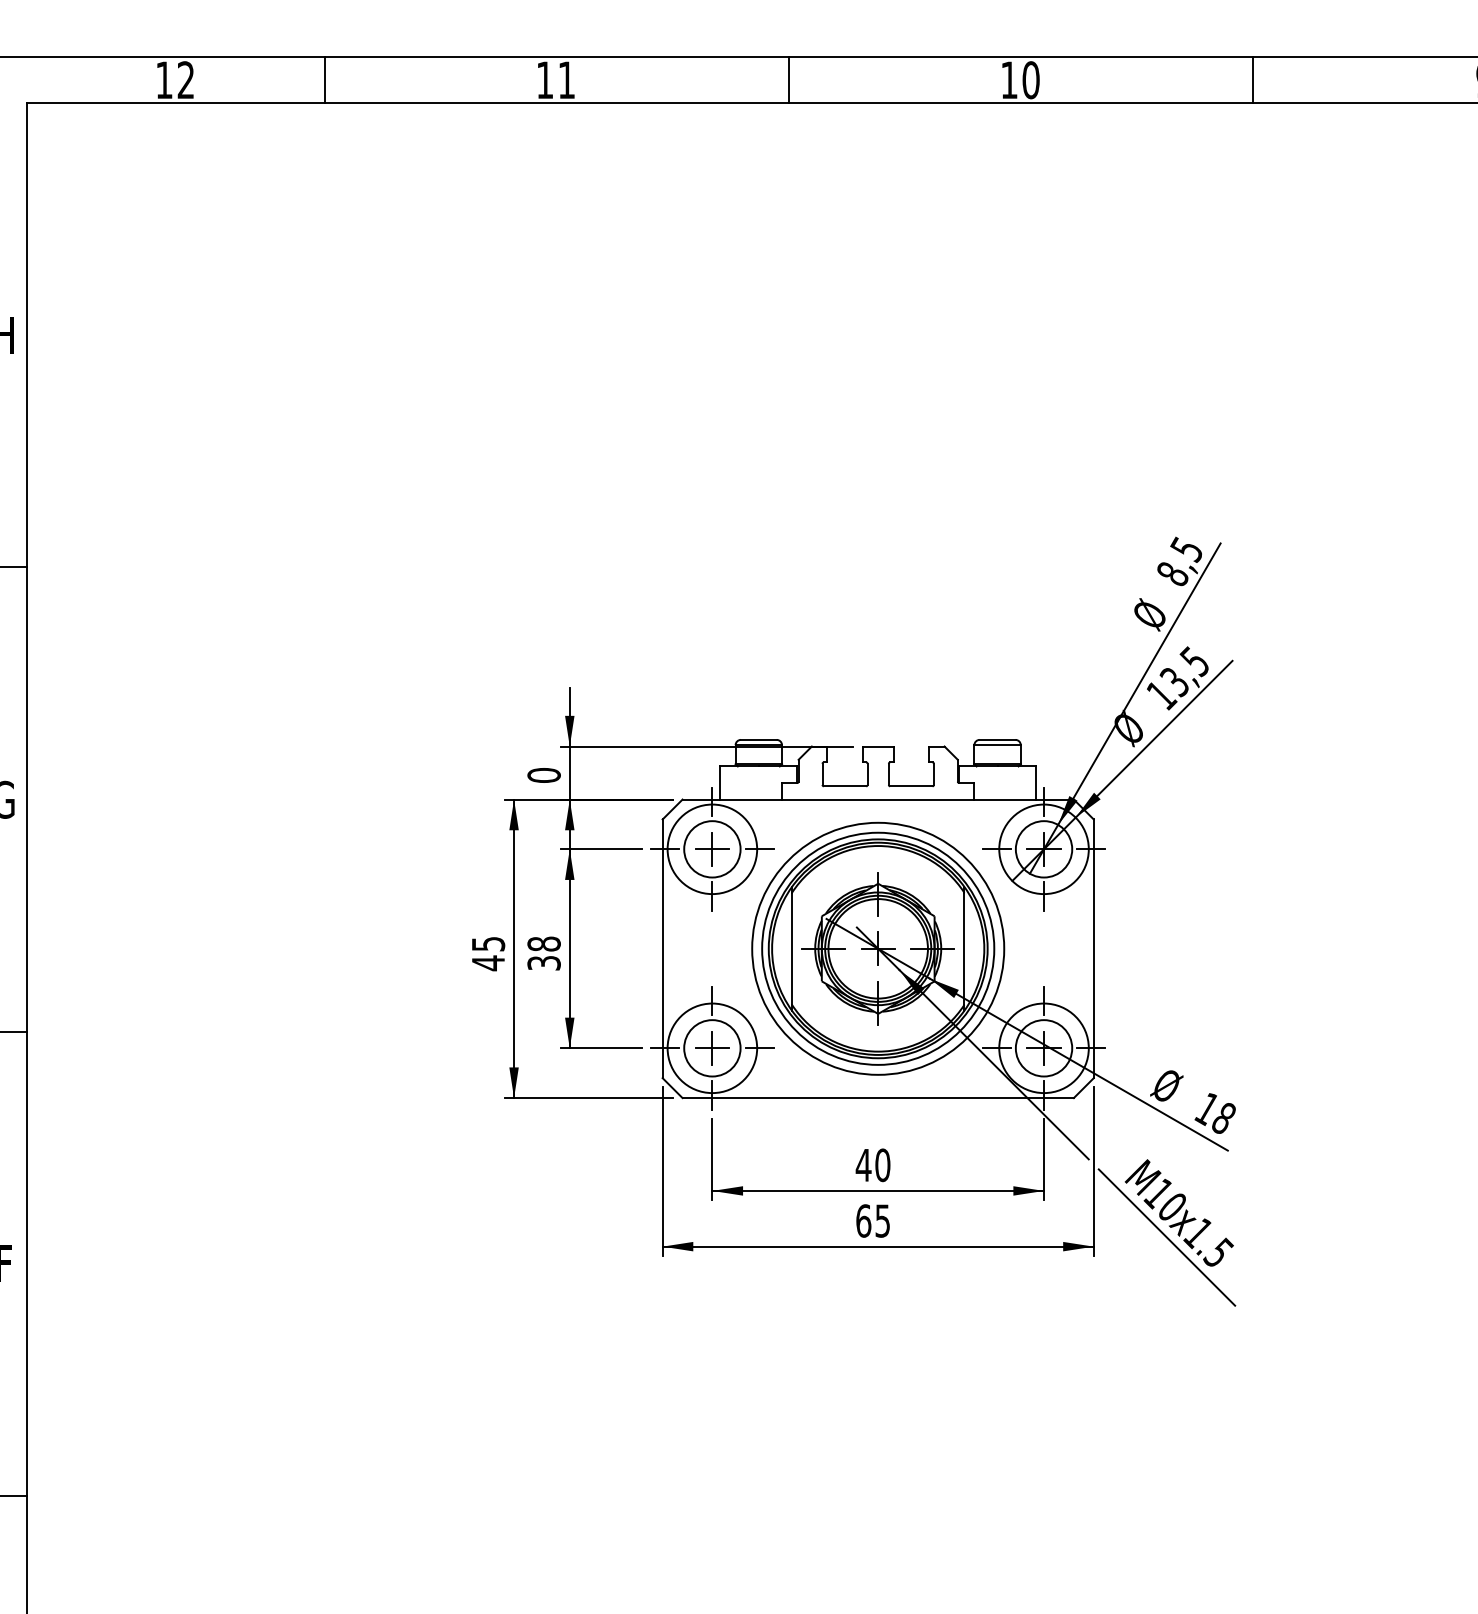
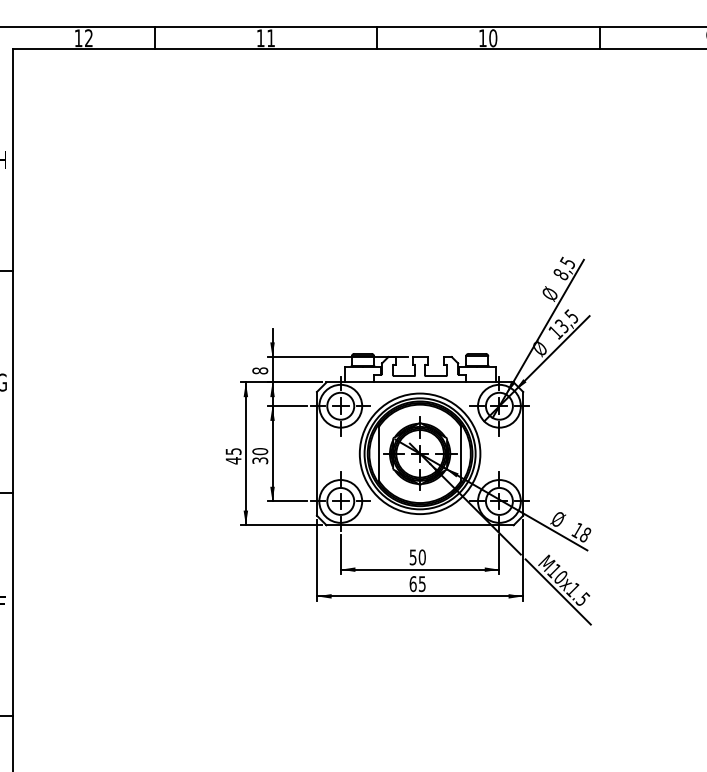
text: (542, 774) -> (259, 370), 0 -> 8
text: (542, 943) -> (259, 451), 38 -> 30
text: (862, 1165) -> (412, 557), 40 -> 50

